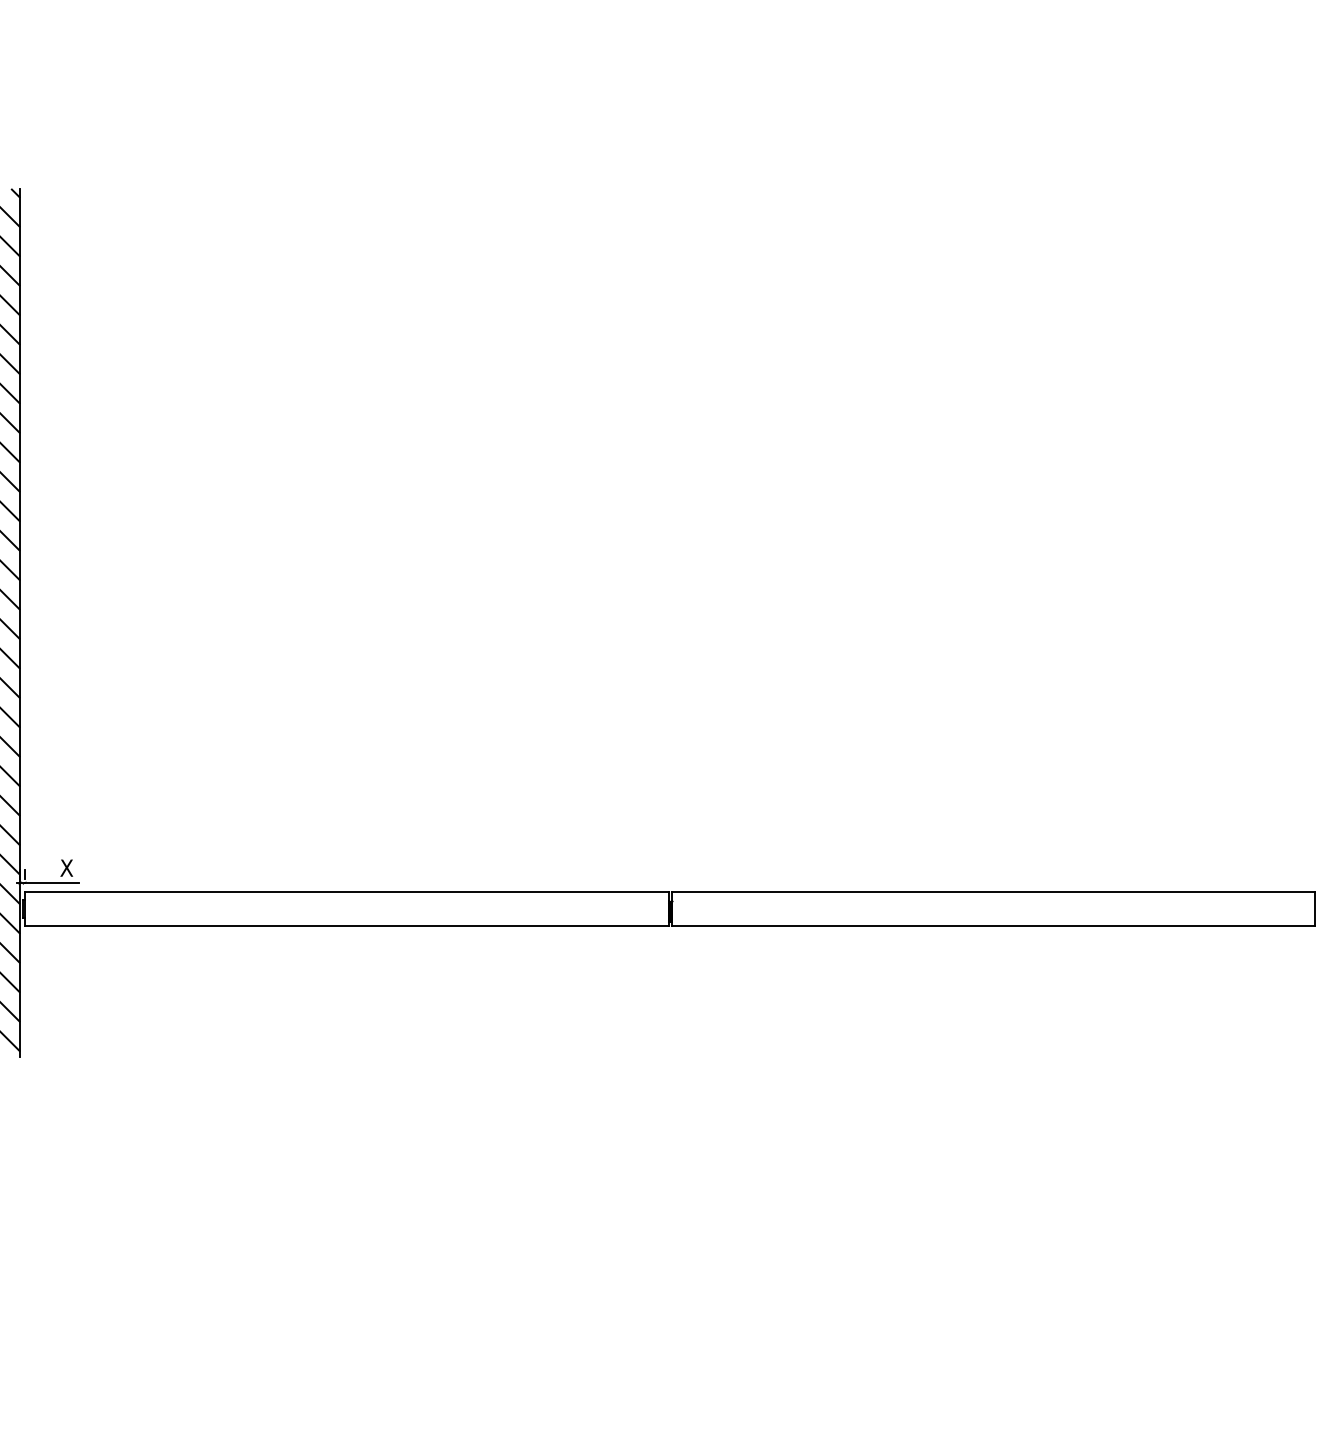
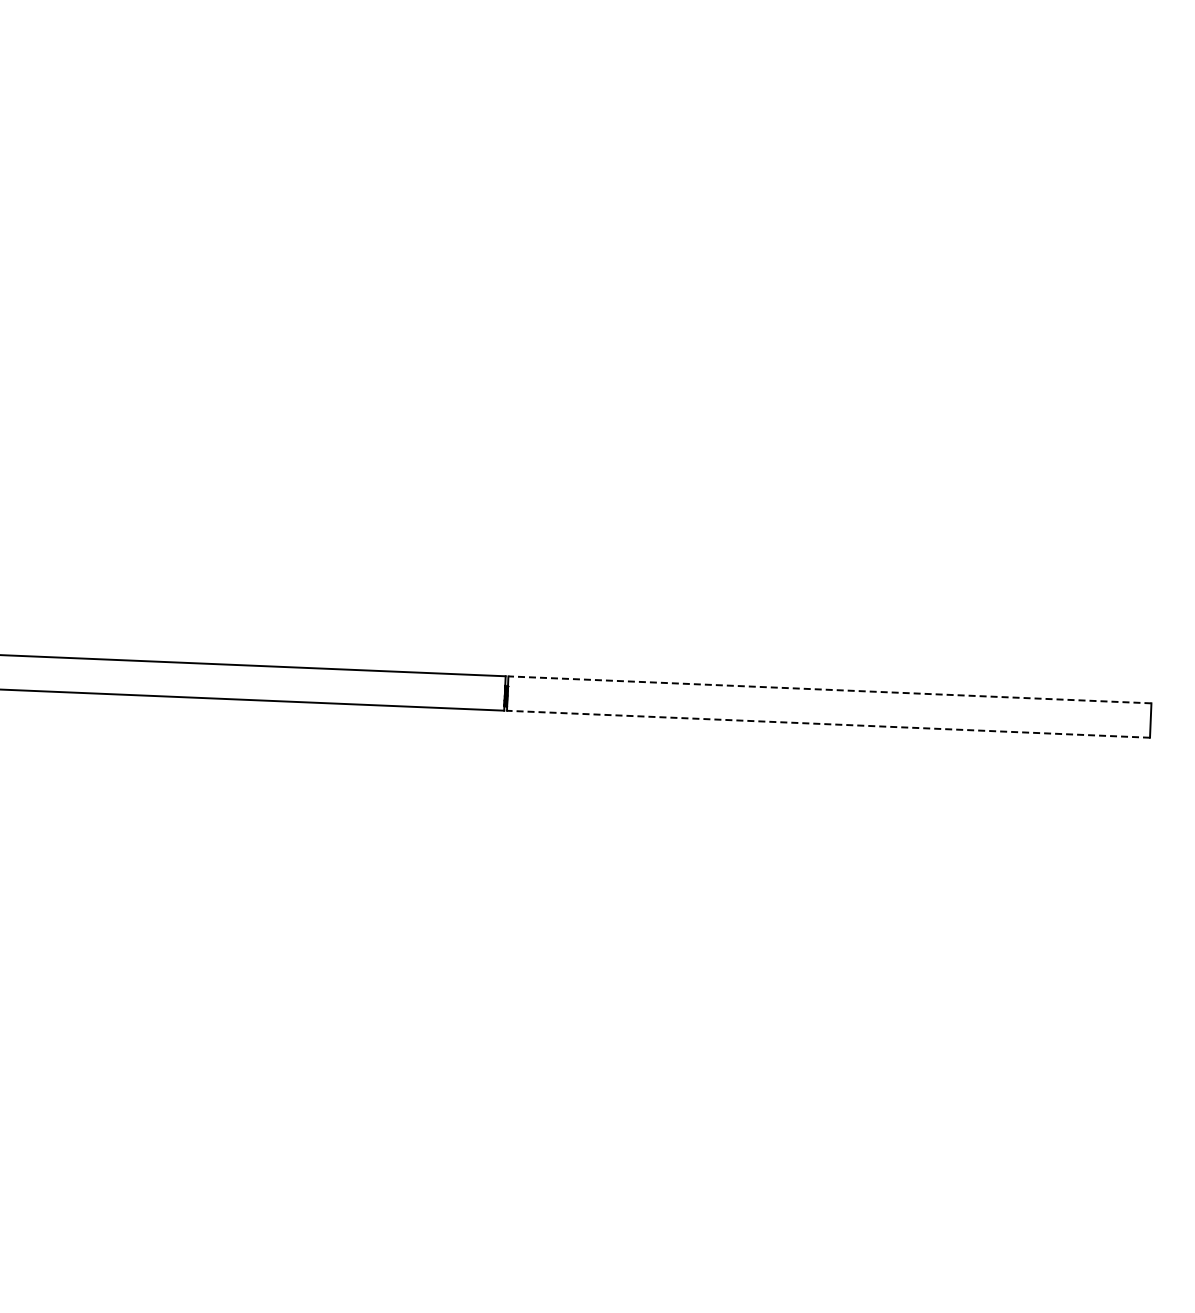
line: (993, 891) -> (829, 689), solid -> dashed
line: (993, 926) -> (828, 724), solid -> dashed

